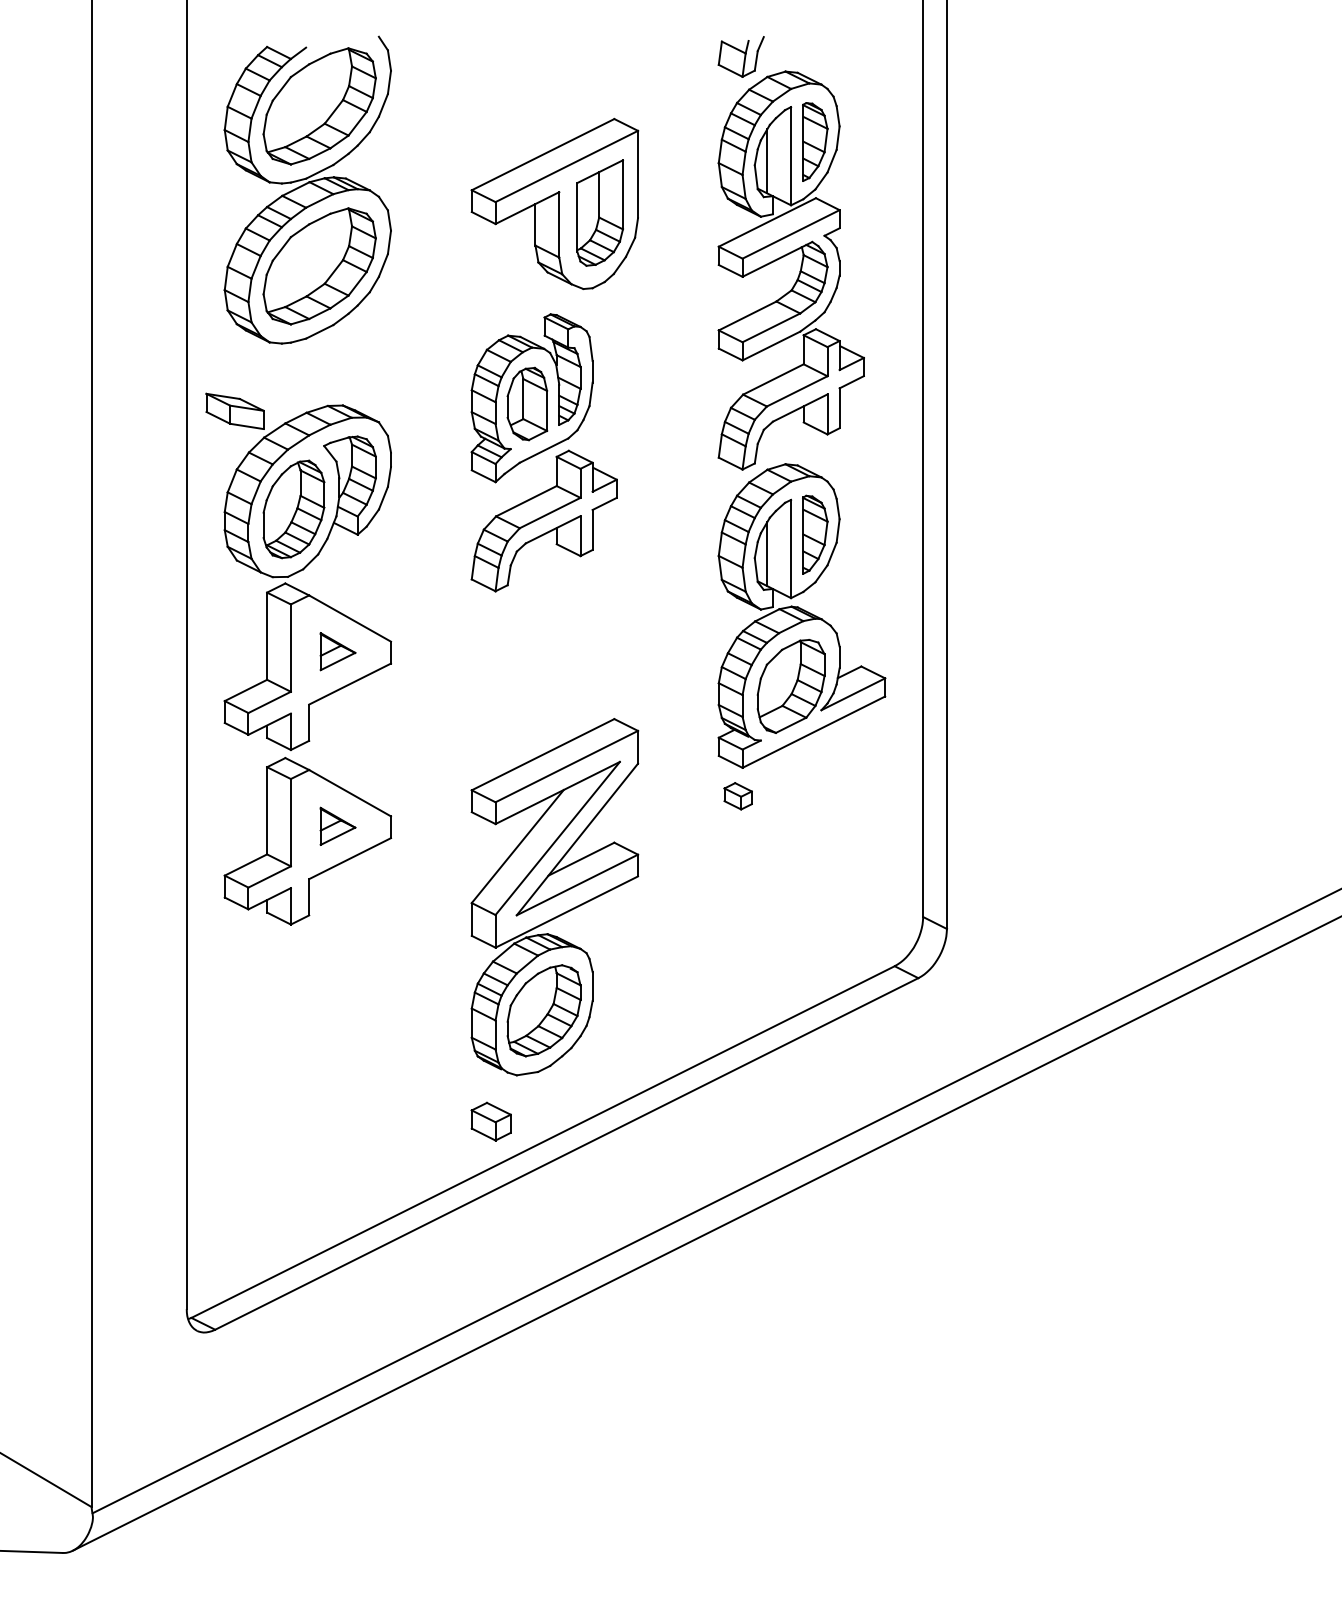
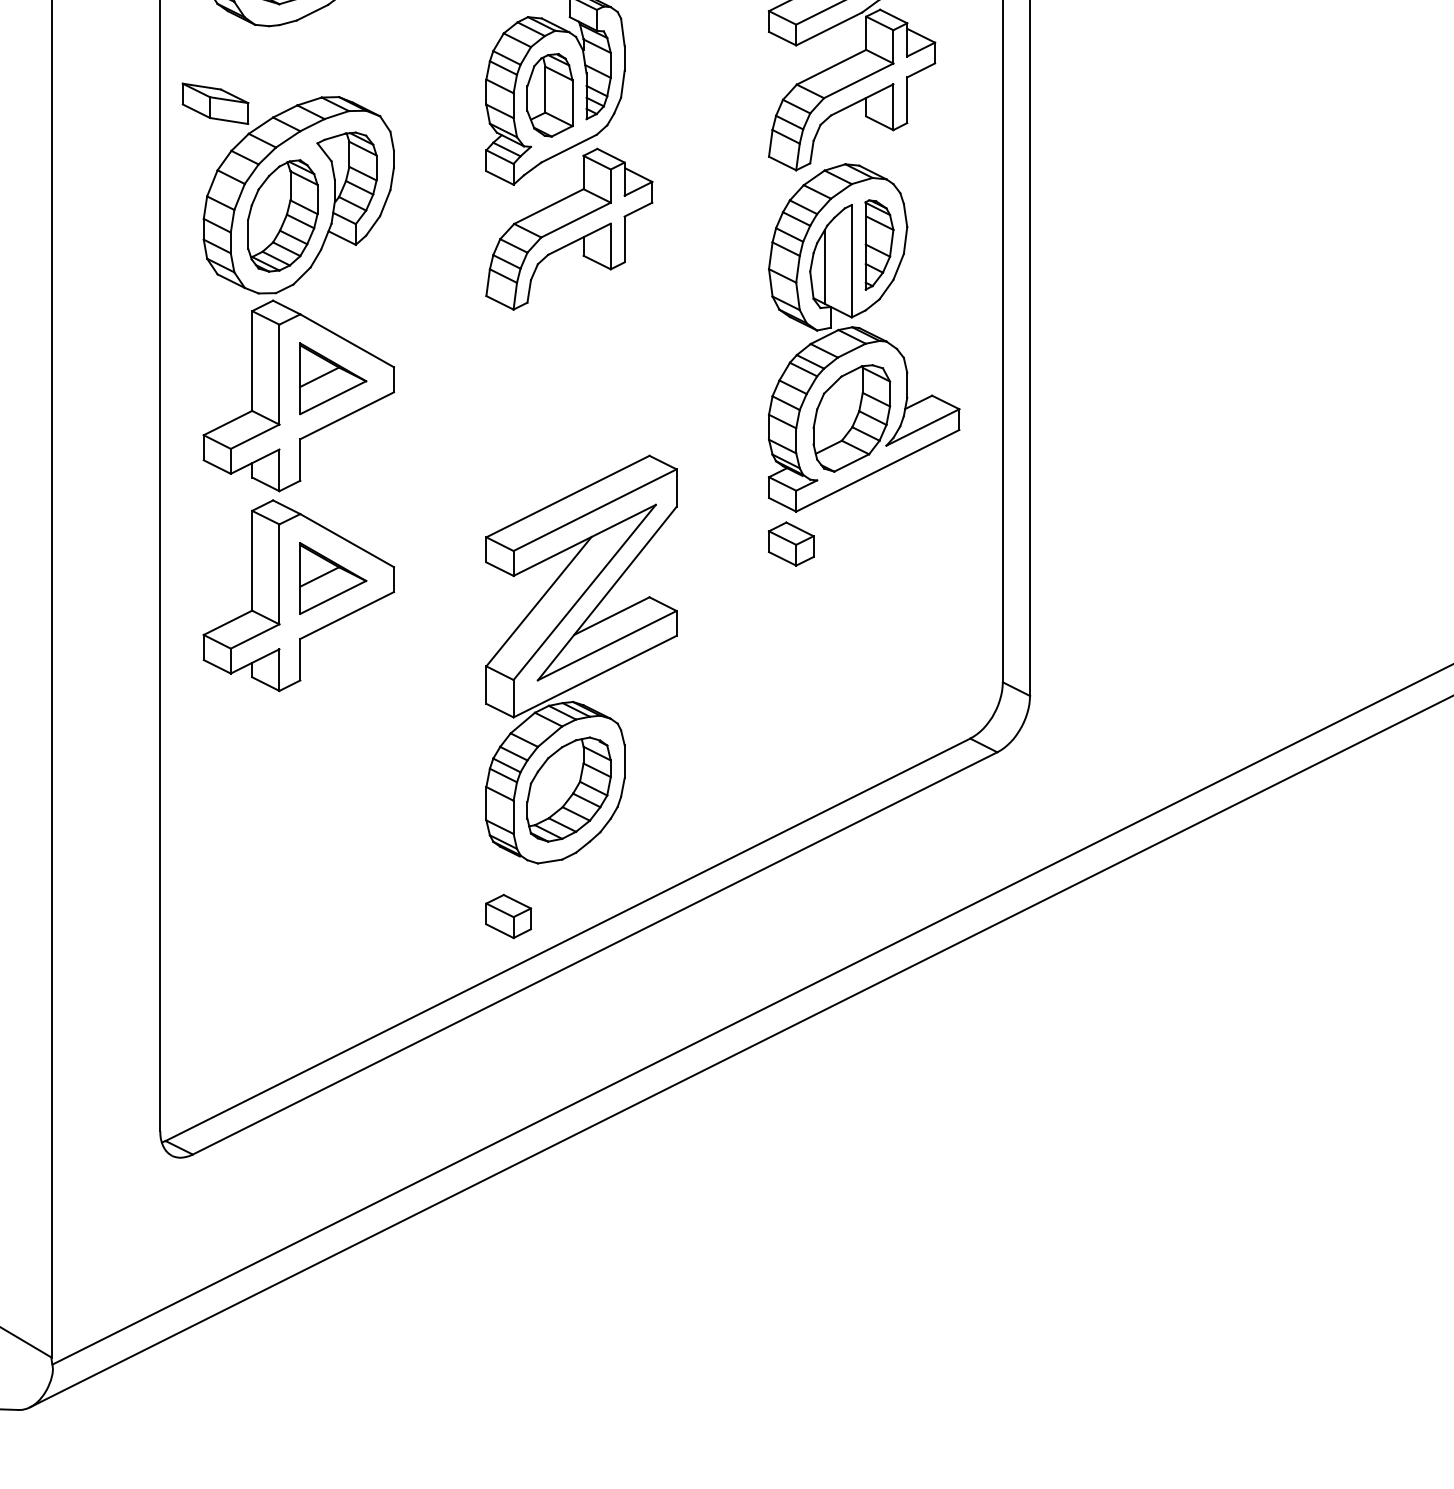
part: (337, 651) -> (332, 378), size x1.67
part: (737, 796) -> (790, 544), size x1.43
part: (337, 826) -> (332, 578), size x1.67

